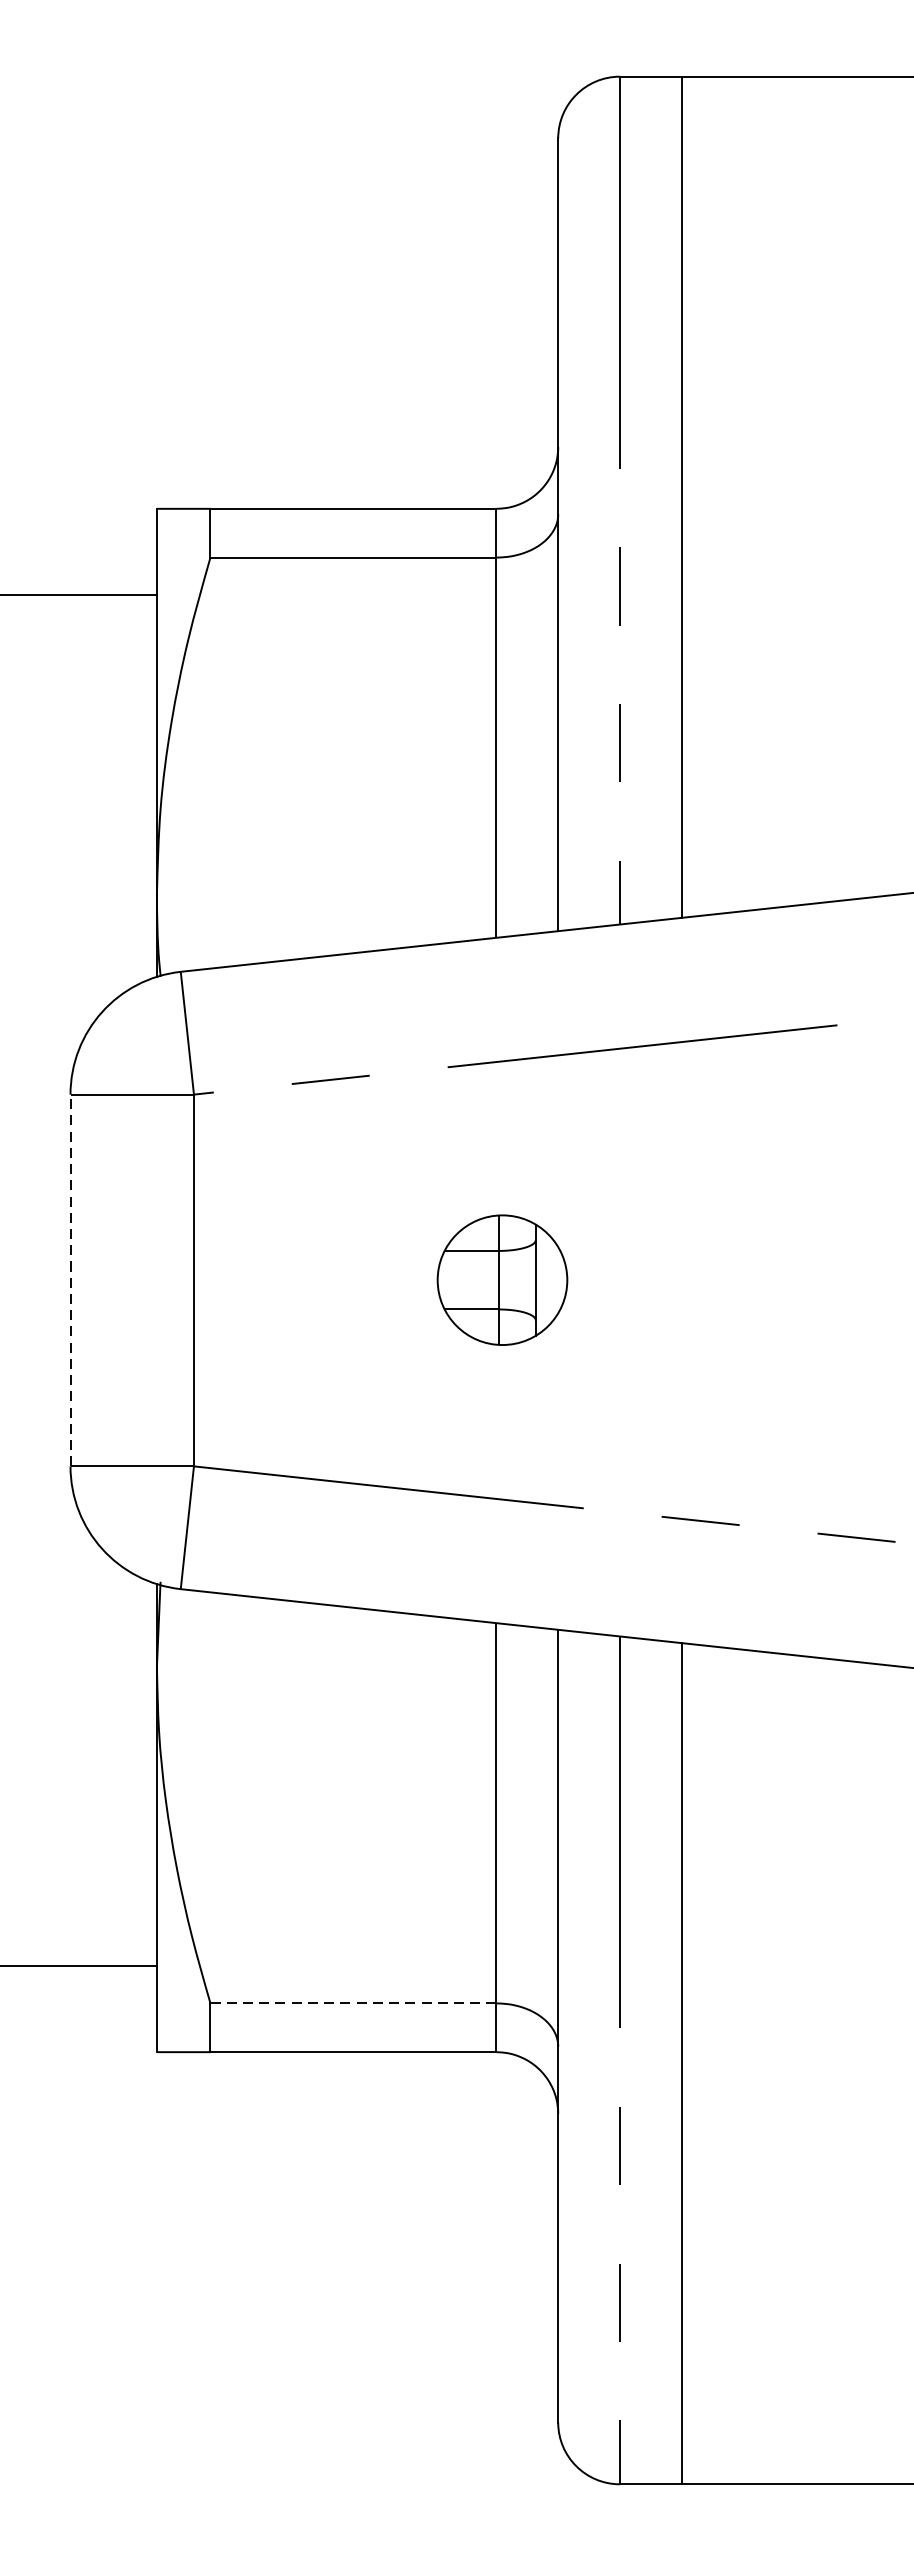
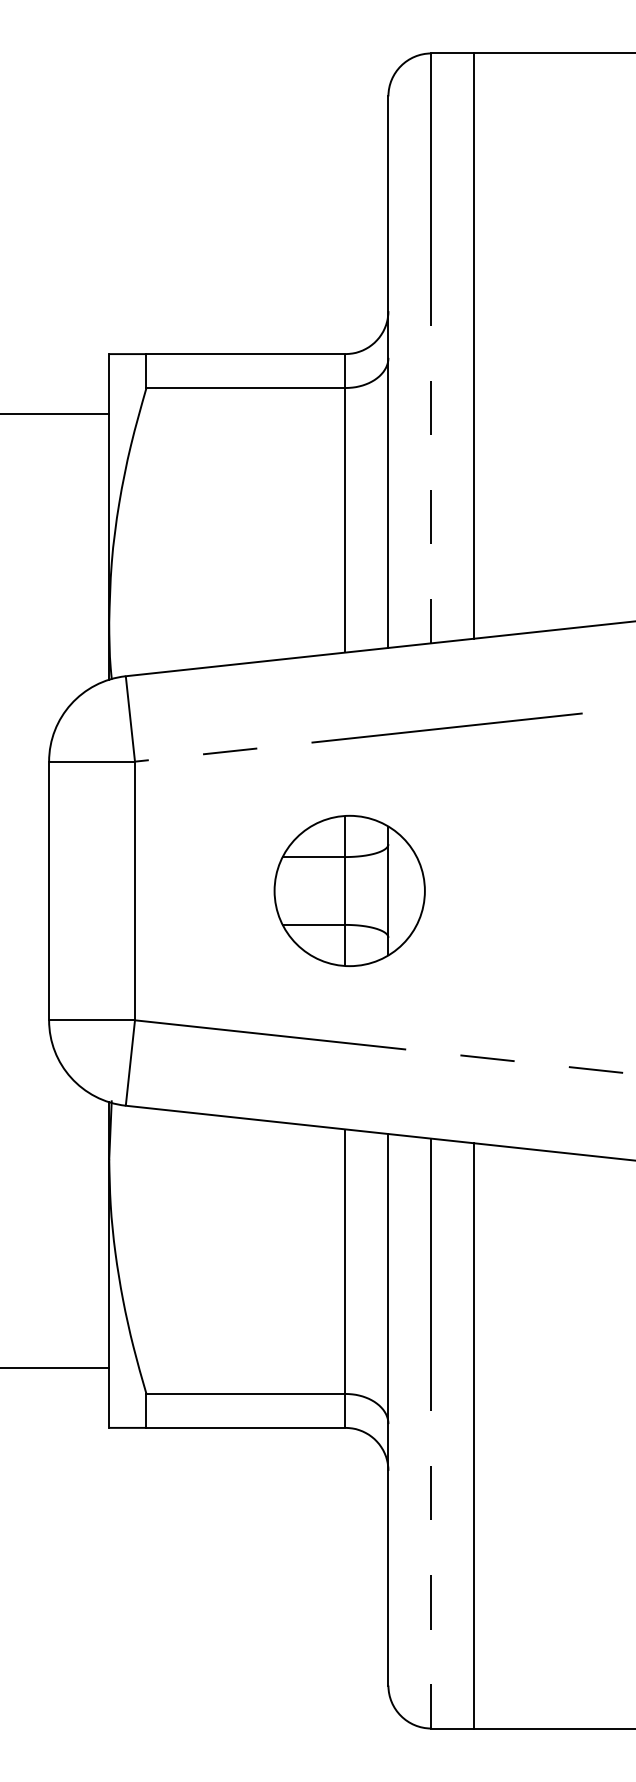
line: (71, 1279) -> (49, 890), dashed -> solid
part: (502, 1279) -> (349, 890), size x1.67
line: (354, 2002) -> (246, 1393), dashed -> solid

